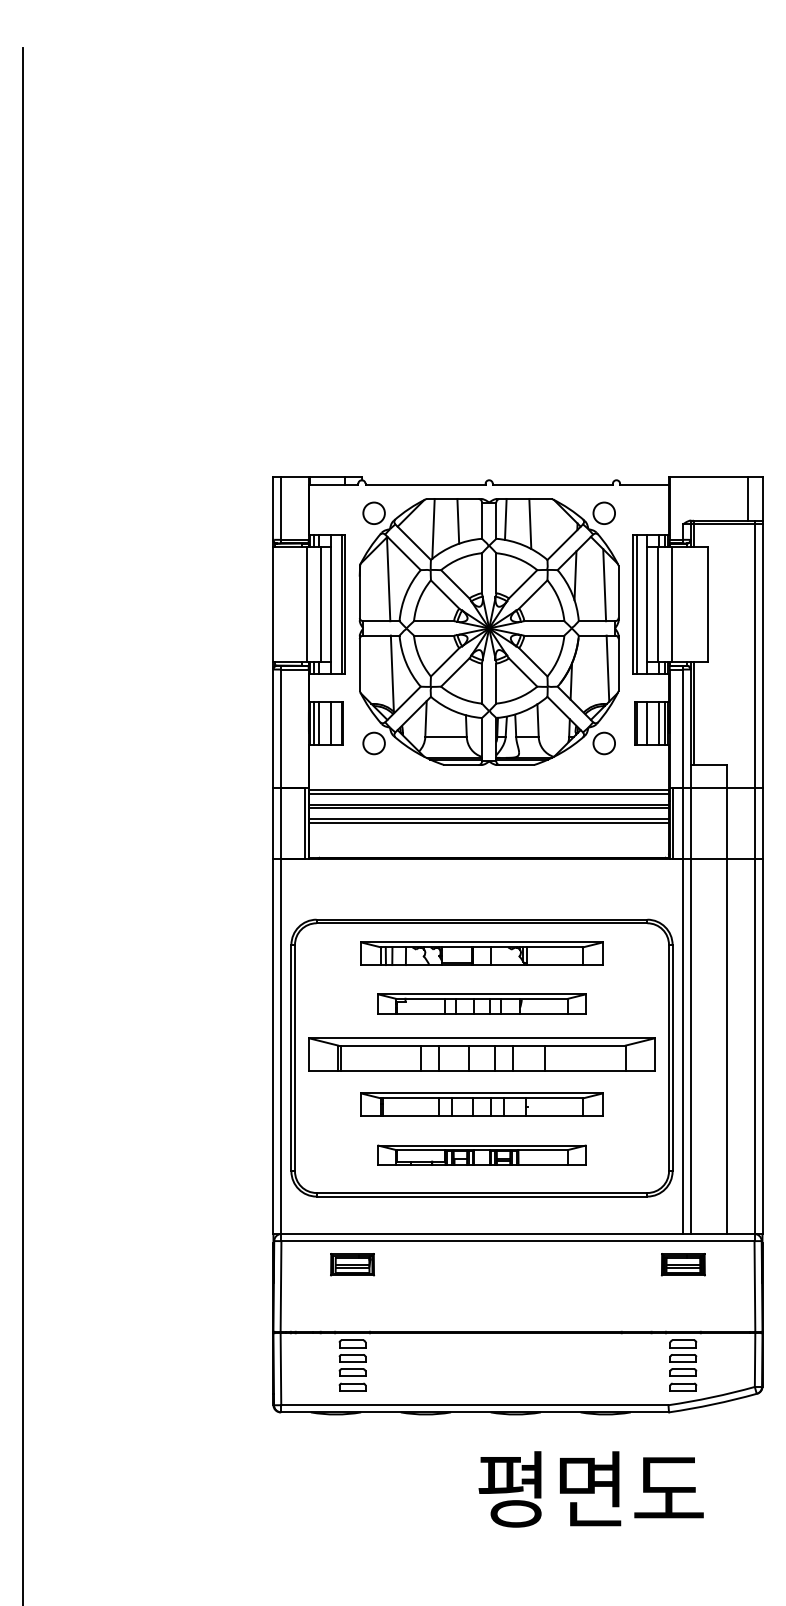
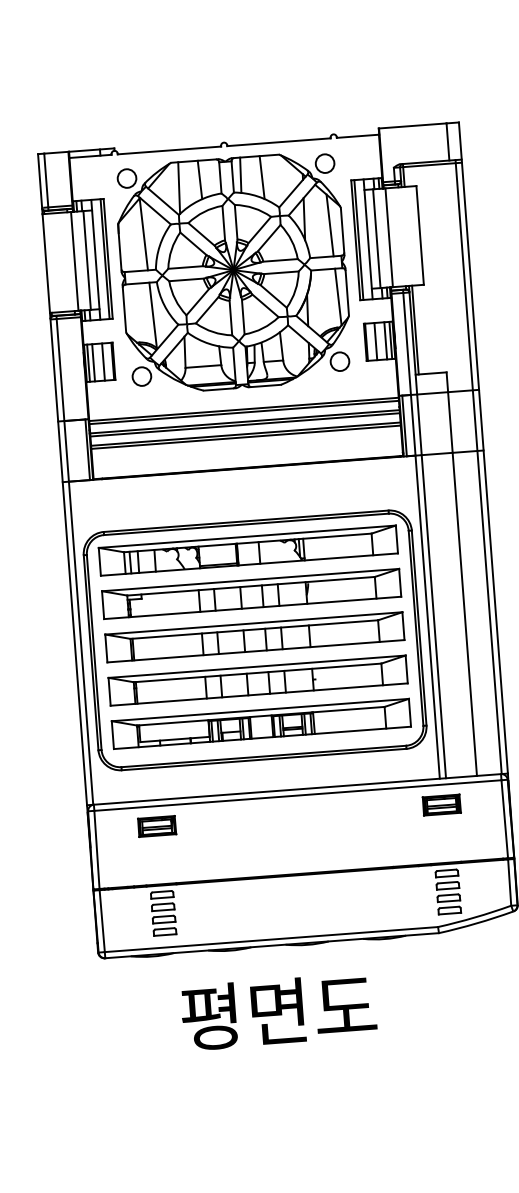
part: (481, 953) -> (247, 550), size x1.43
part: (481, 1003) -> (251, 593), size x1.67
part: (481, 1104) -> (257, 680), size x1.43
part: (481, 1155) -> (261, 724), size x1.67
text: (590, 1489) -> (278, 1011), moved

